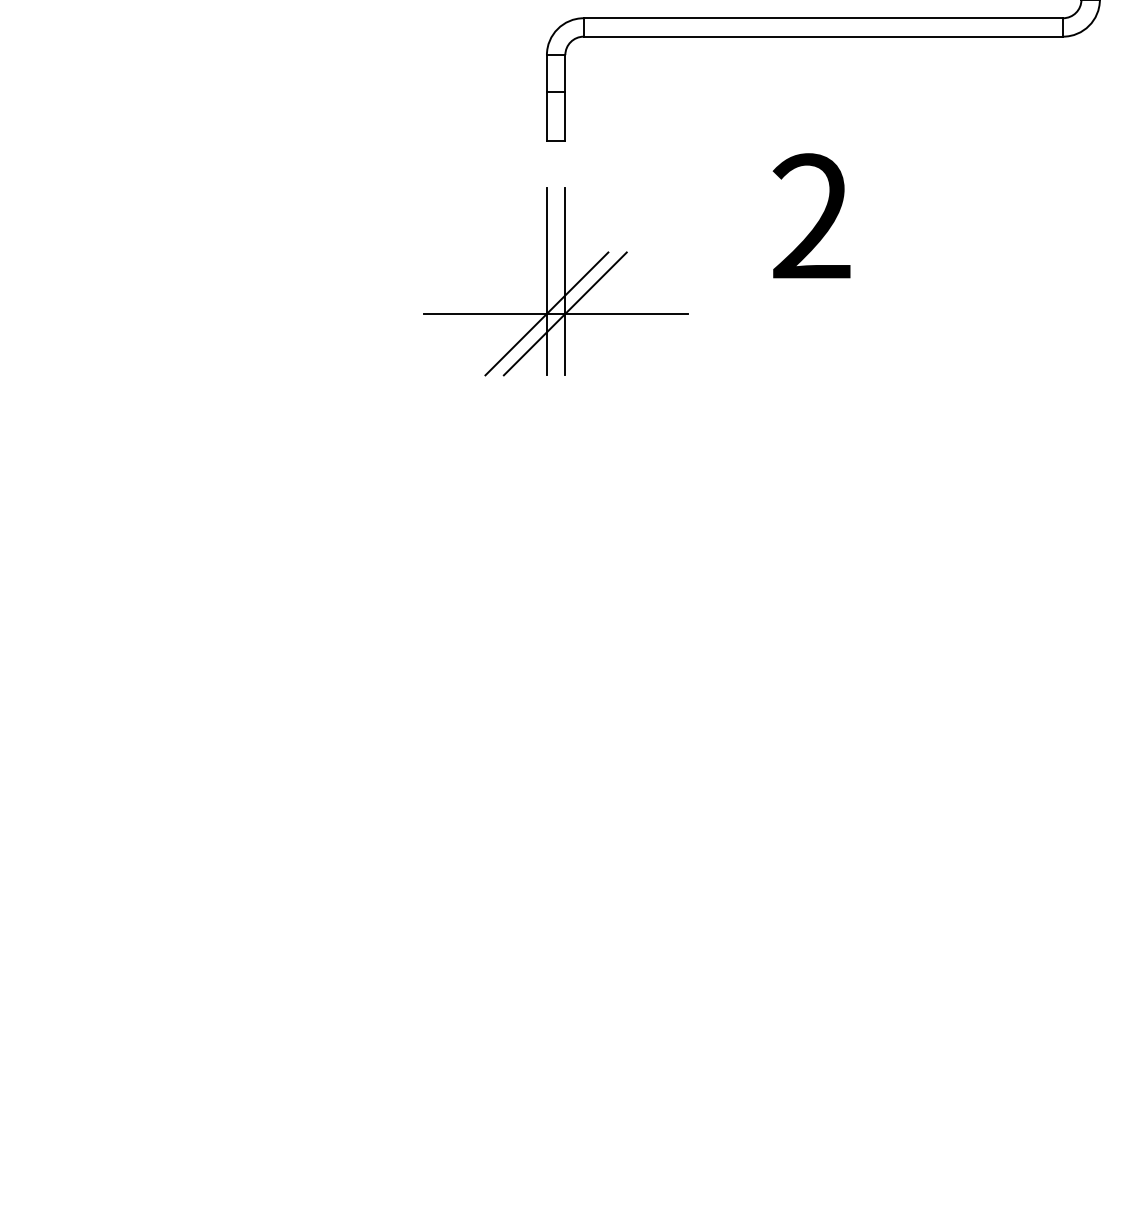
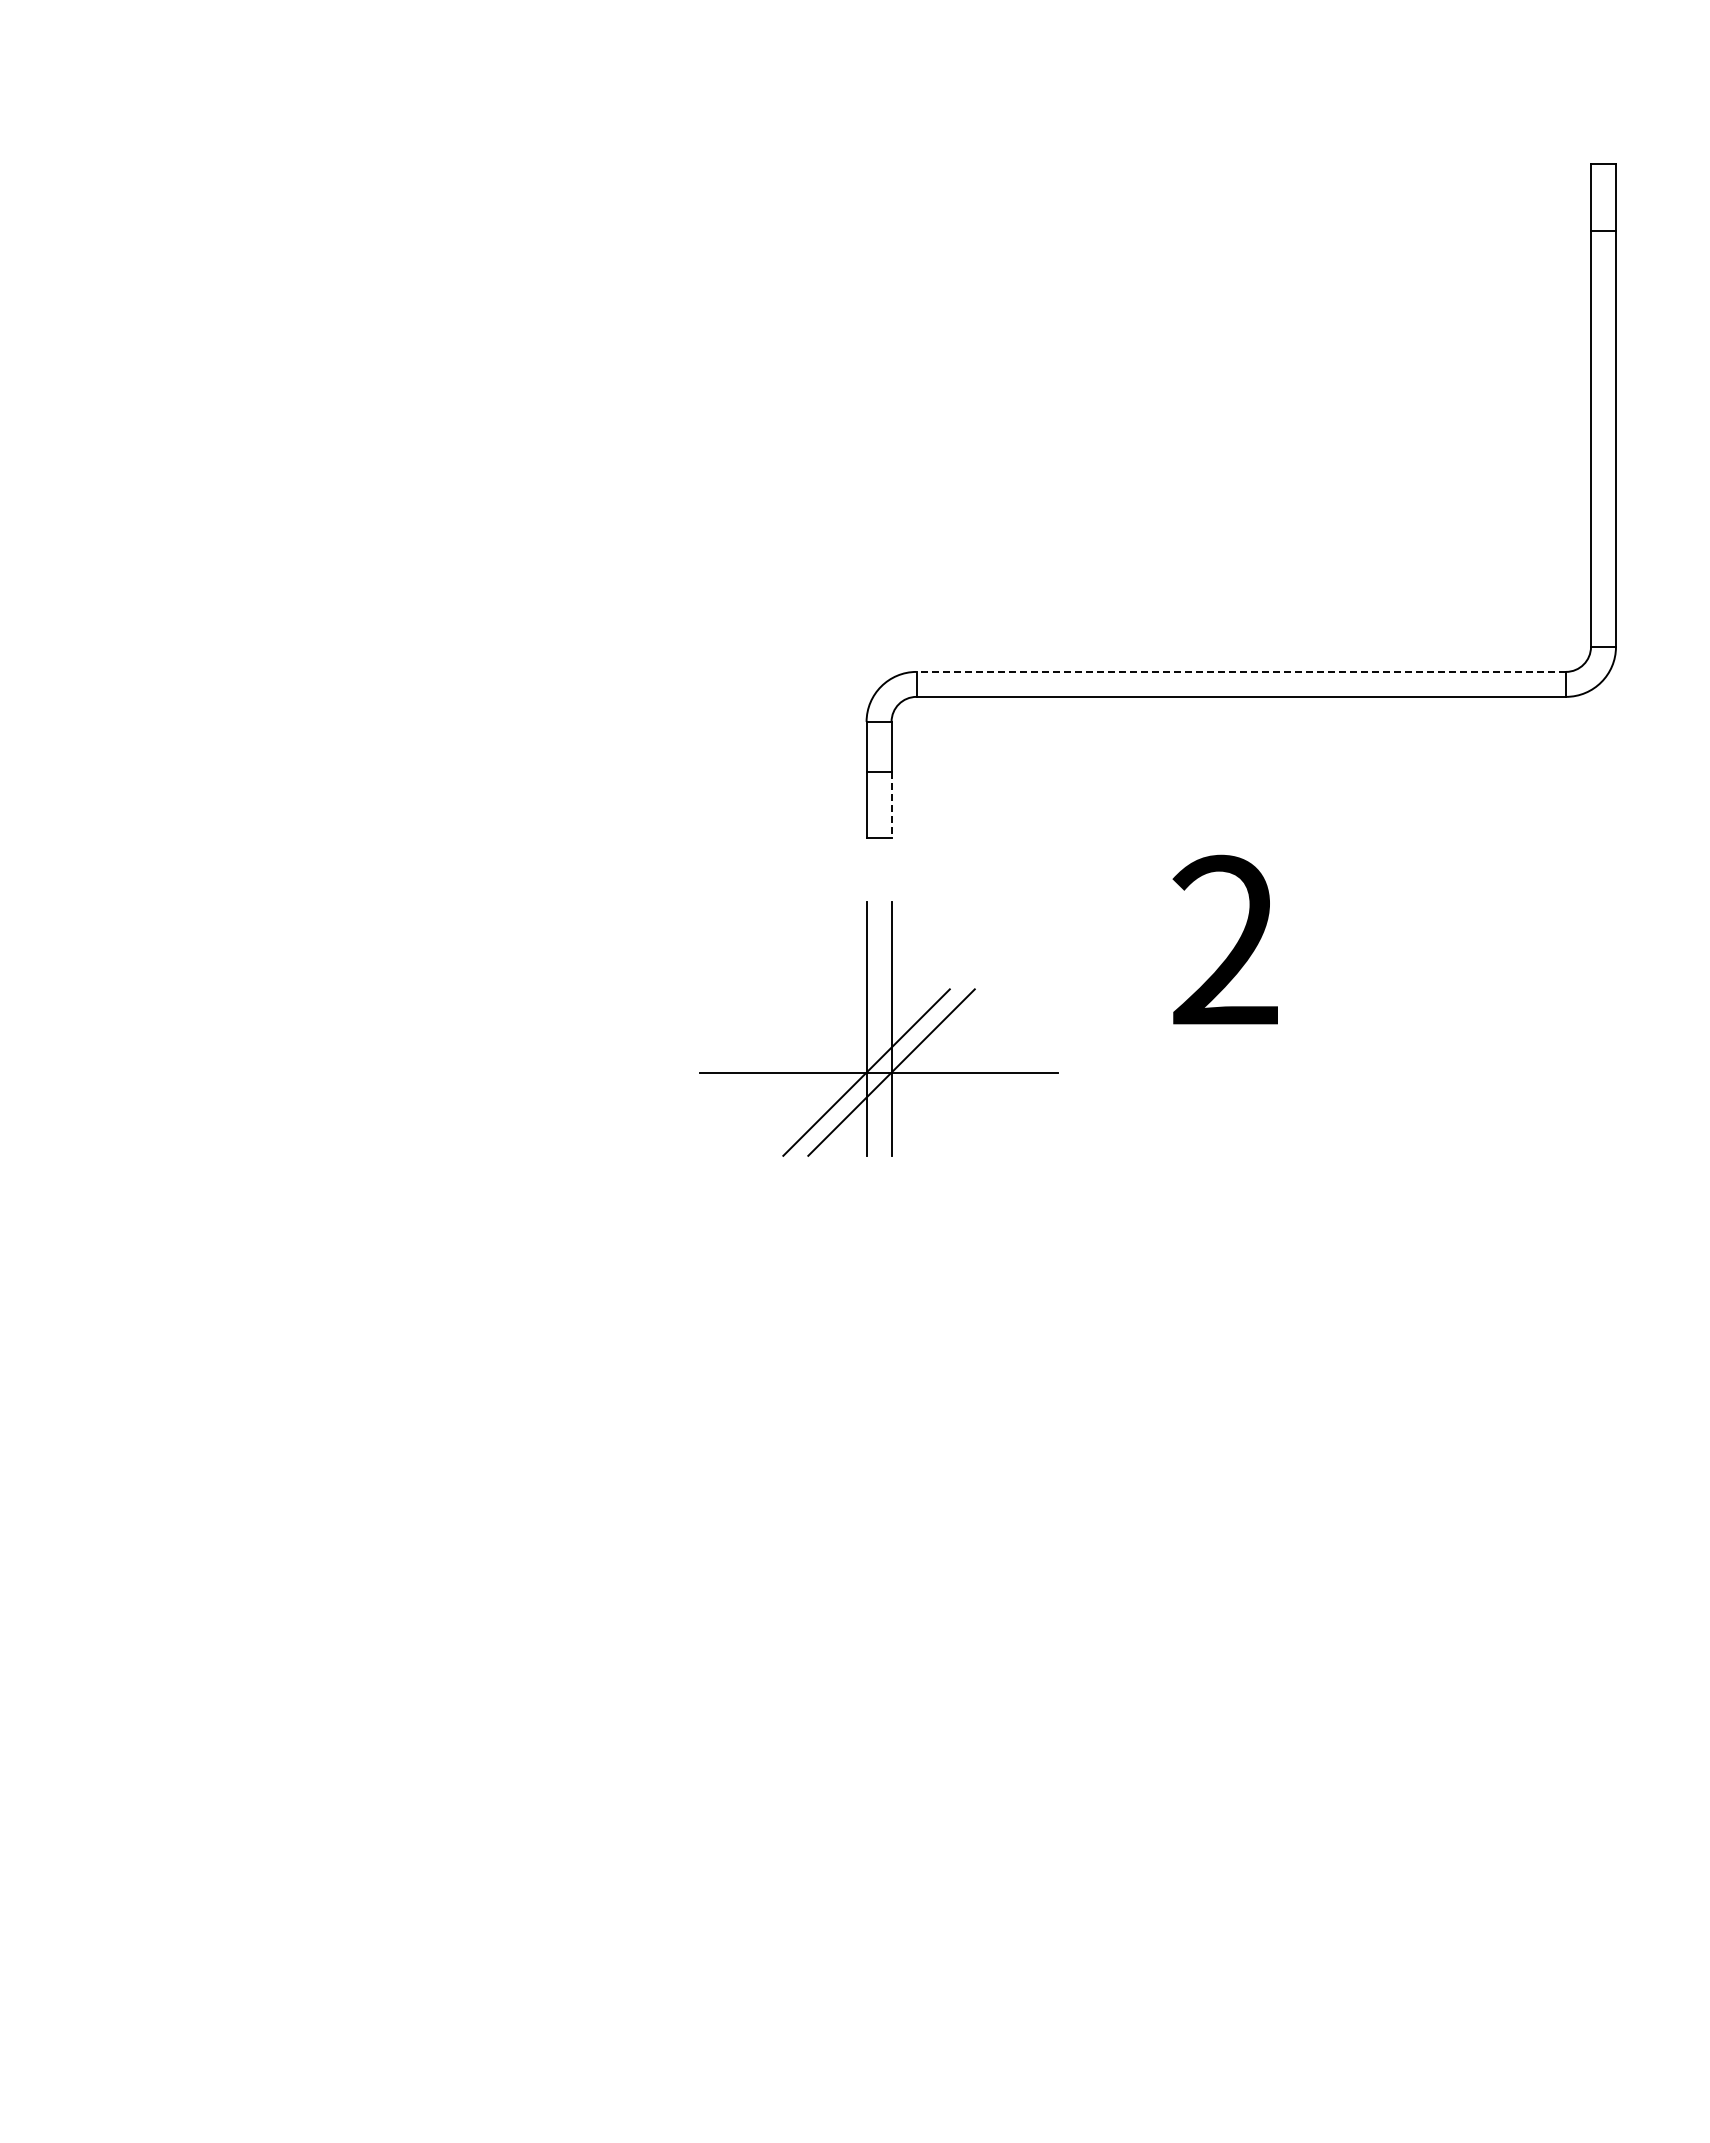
line: (823, 17) -> (1241, 671), solid -> dashed
line: (565, 116) -> (891, 805), solid -> dashed

